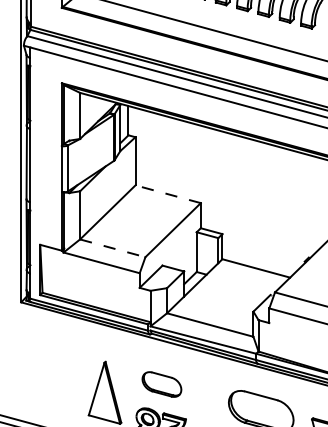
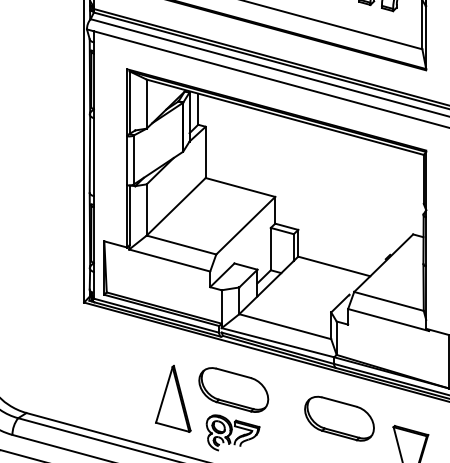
line: (168, 194) -> (240, 187), dashed -> solid
line: (113, 248) -> (182, 245), dashed -> solid
part: (161, 384) -> (233, 389), size x1.67

